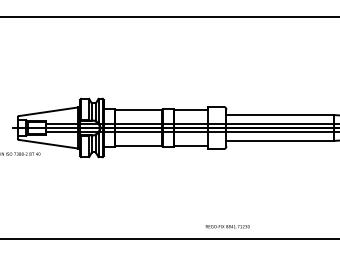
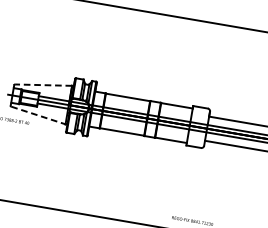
line: (48, 111) -> (43, 84), solid -> dashed
line: (49, 144) -> (39, 115), solid -> dashed

